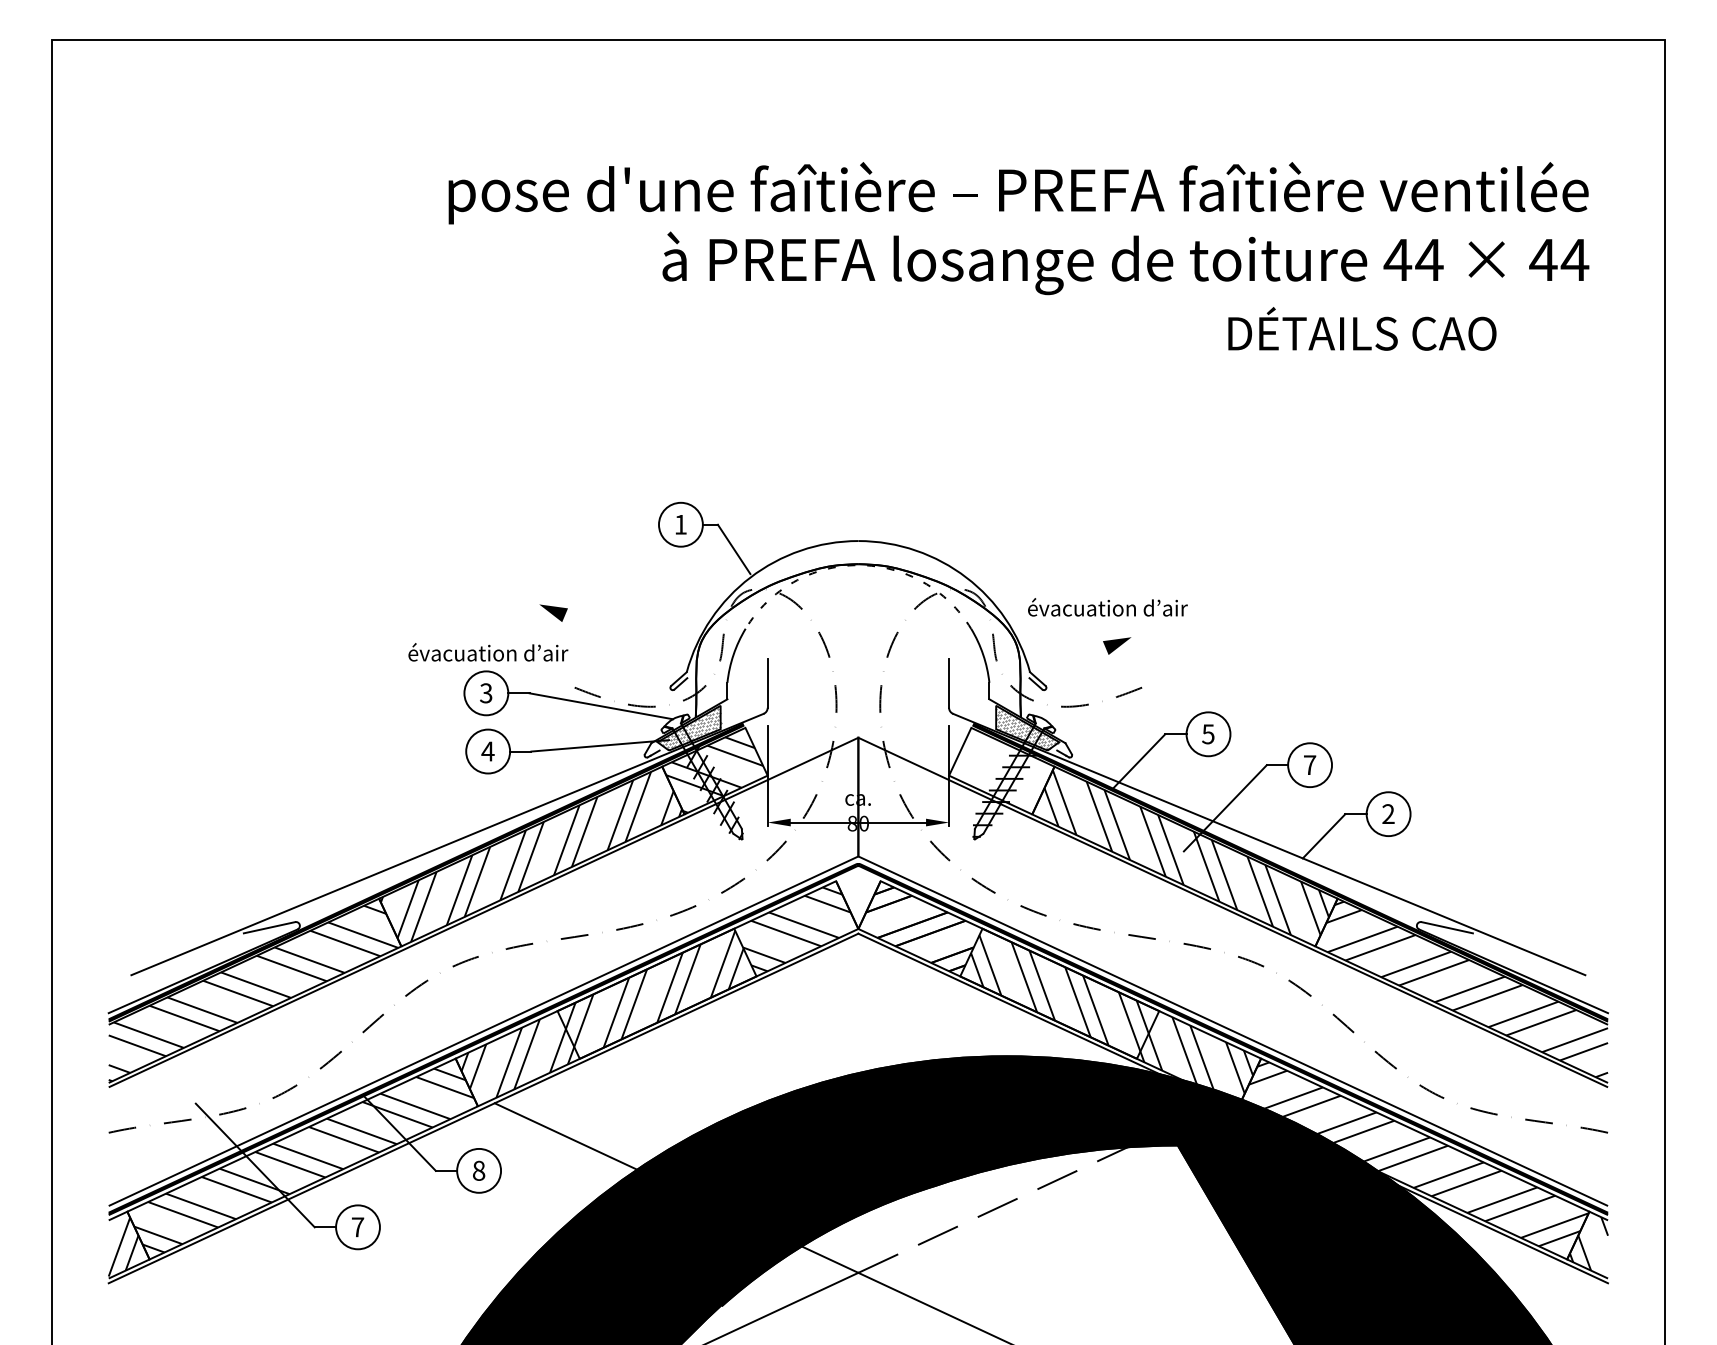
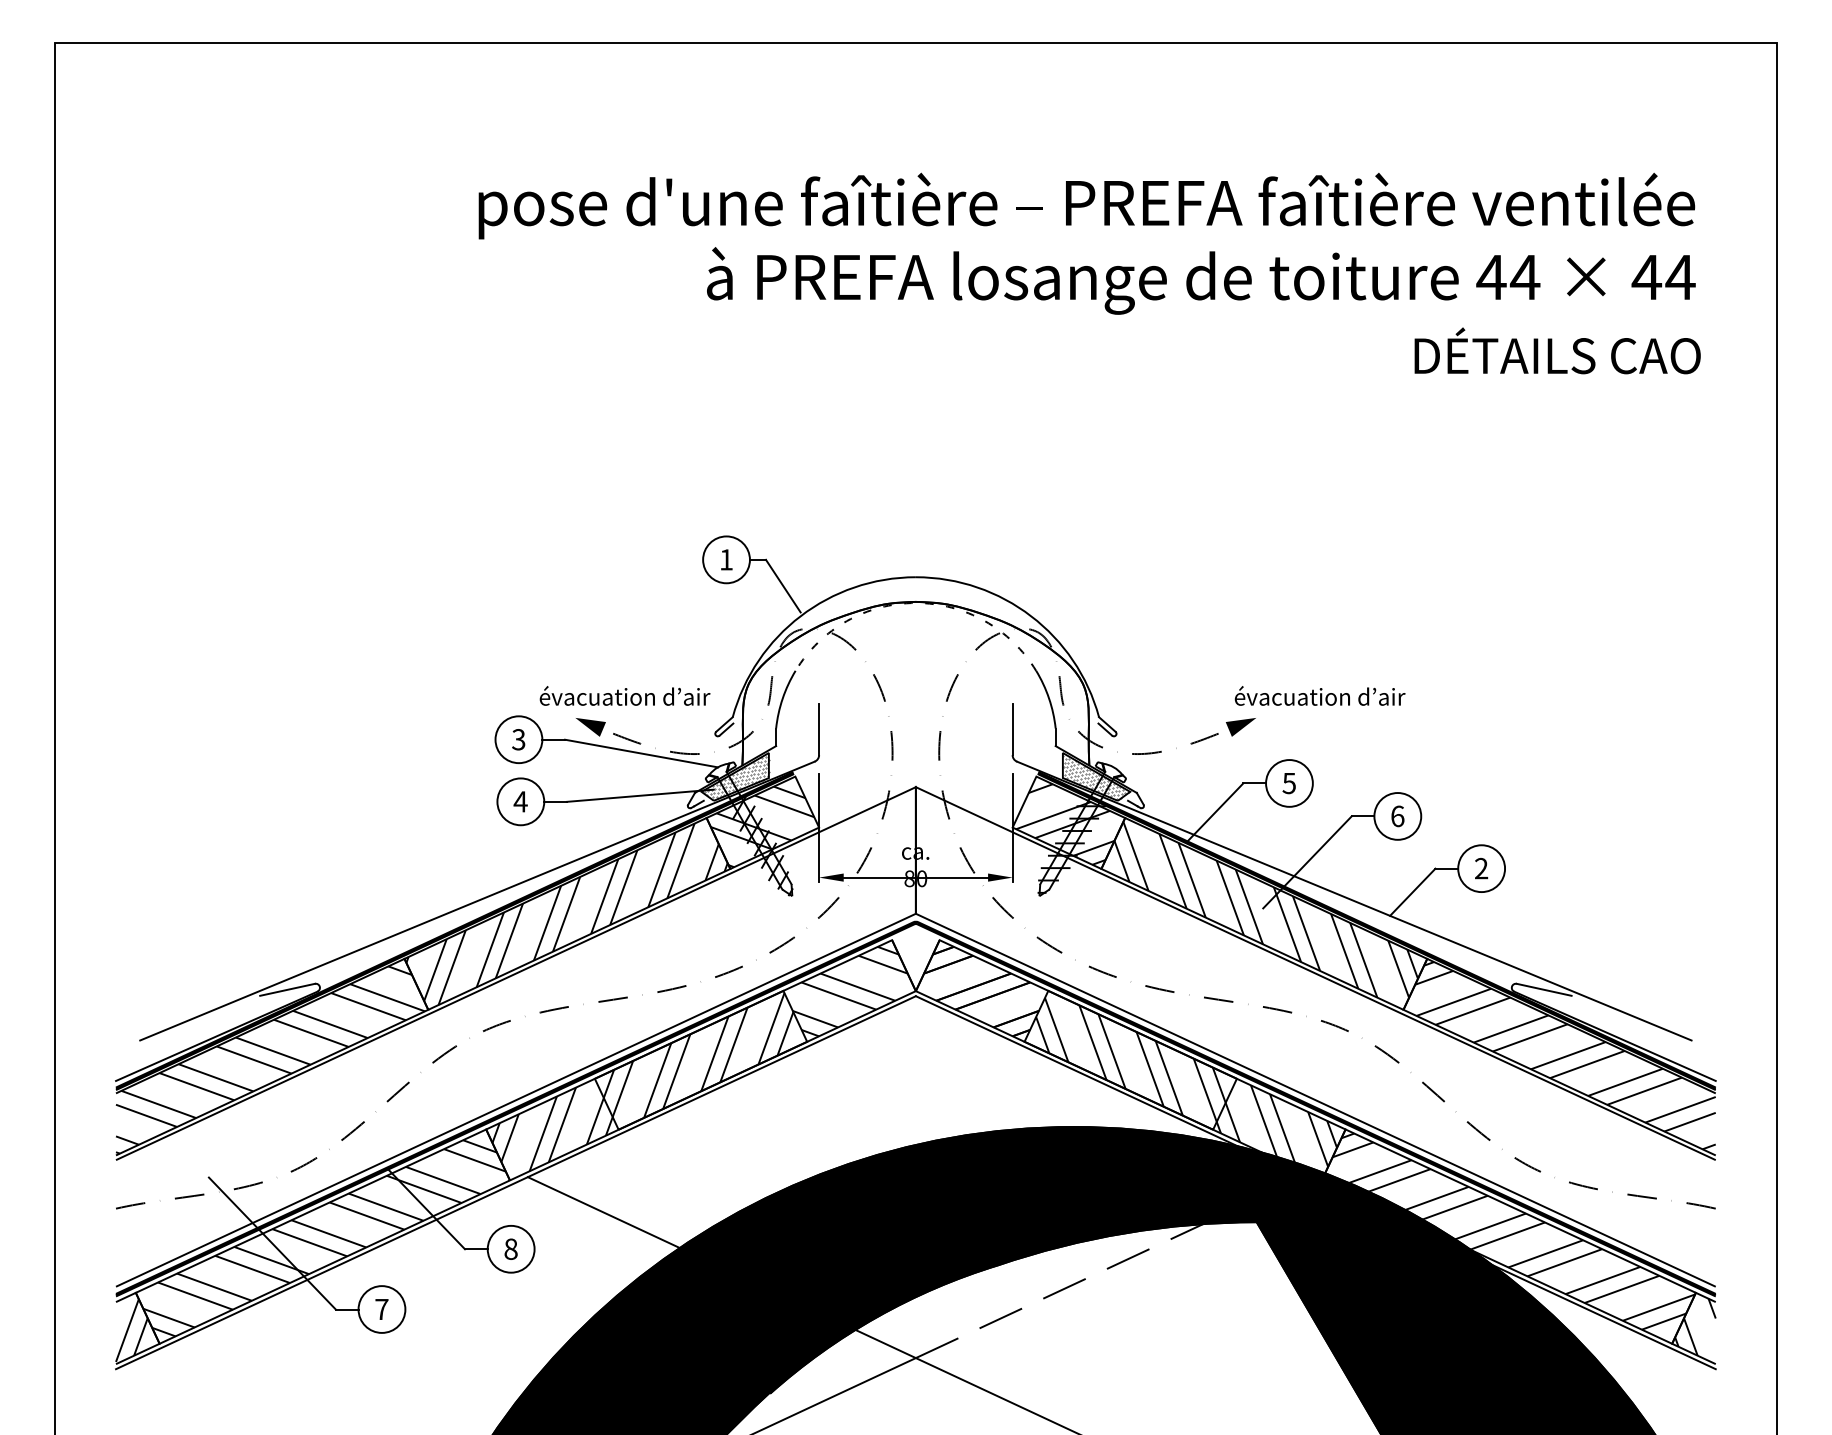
text: (1362, 328) -> (1557, 350), moved
text: (1107, 606) -> (1319, 695), moved
part: (553, 613) -> (590, 727), moved
part: (1116, 646) -> (1240, 727), moved
text: (487, 651) -> (624, 695), moved
text: (1309, 765) -> (1397, 816), 7 -> 6
hatch: (998, 772) -> (1065, 824), added

